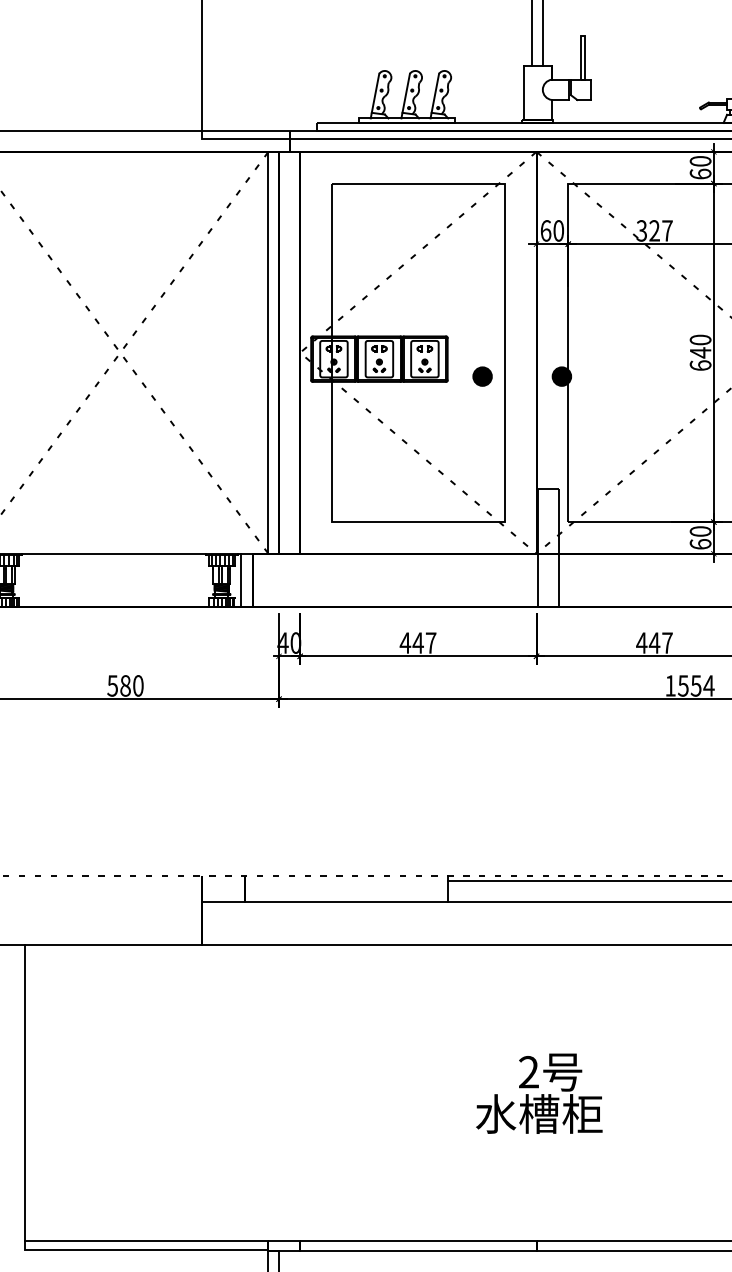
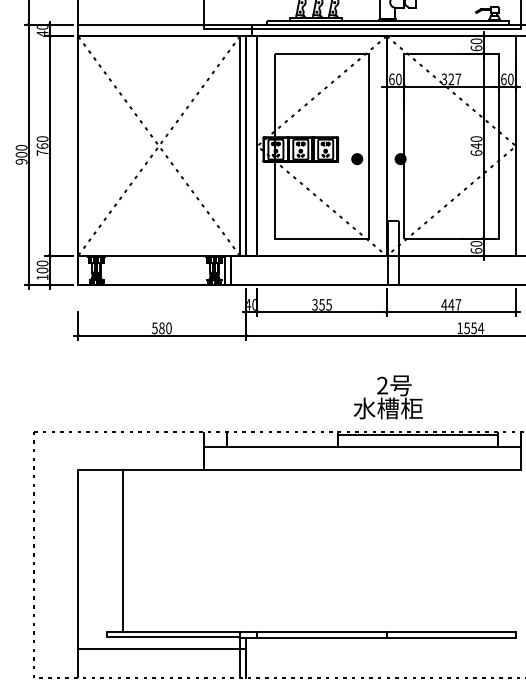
text: (417, 642) -> (321, 304), 447 -> 355
line: (26, 1092) -> (123, 550), moved
text: (537, 1093) -> (387, 397), moved

